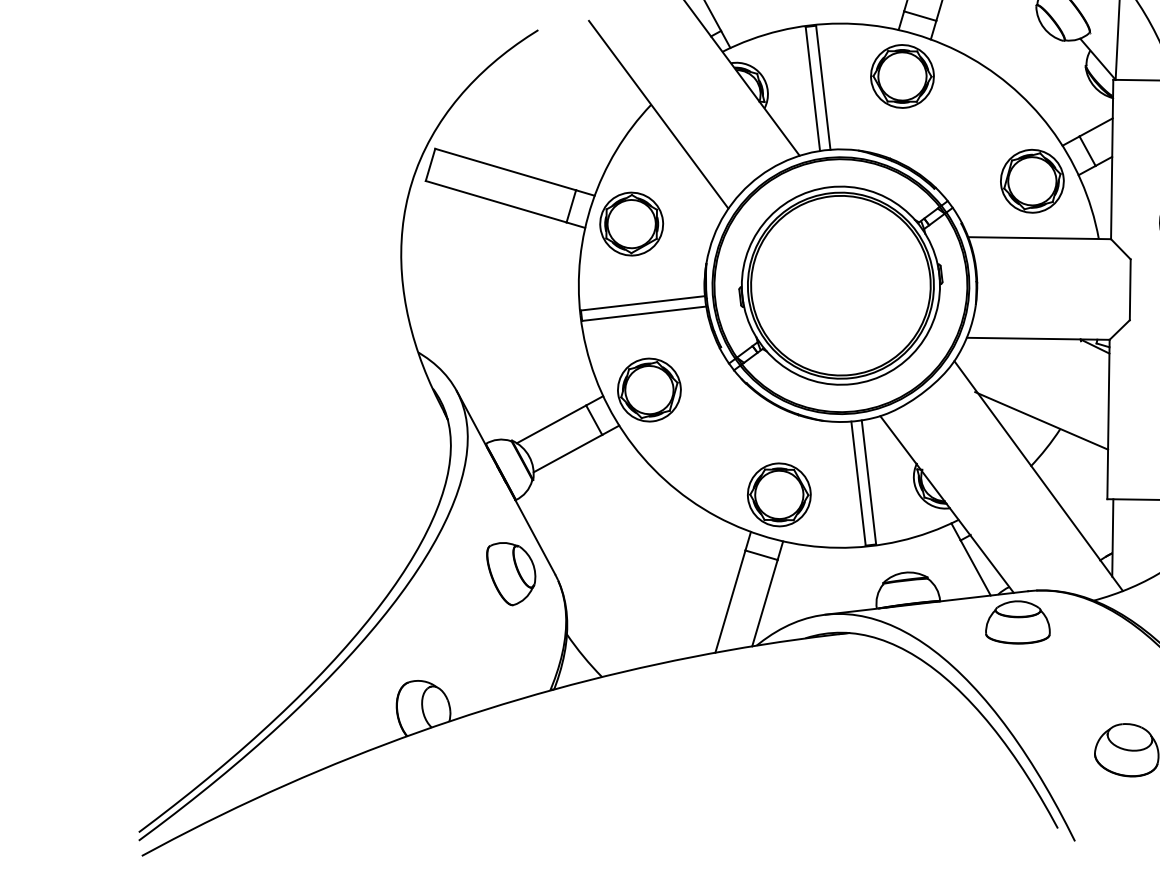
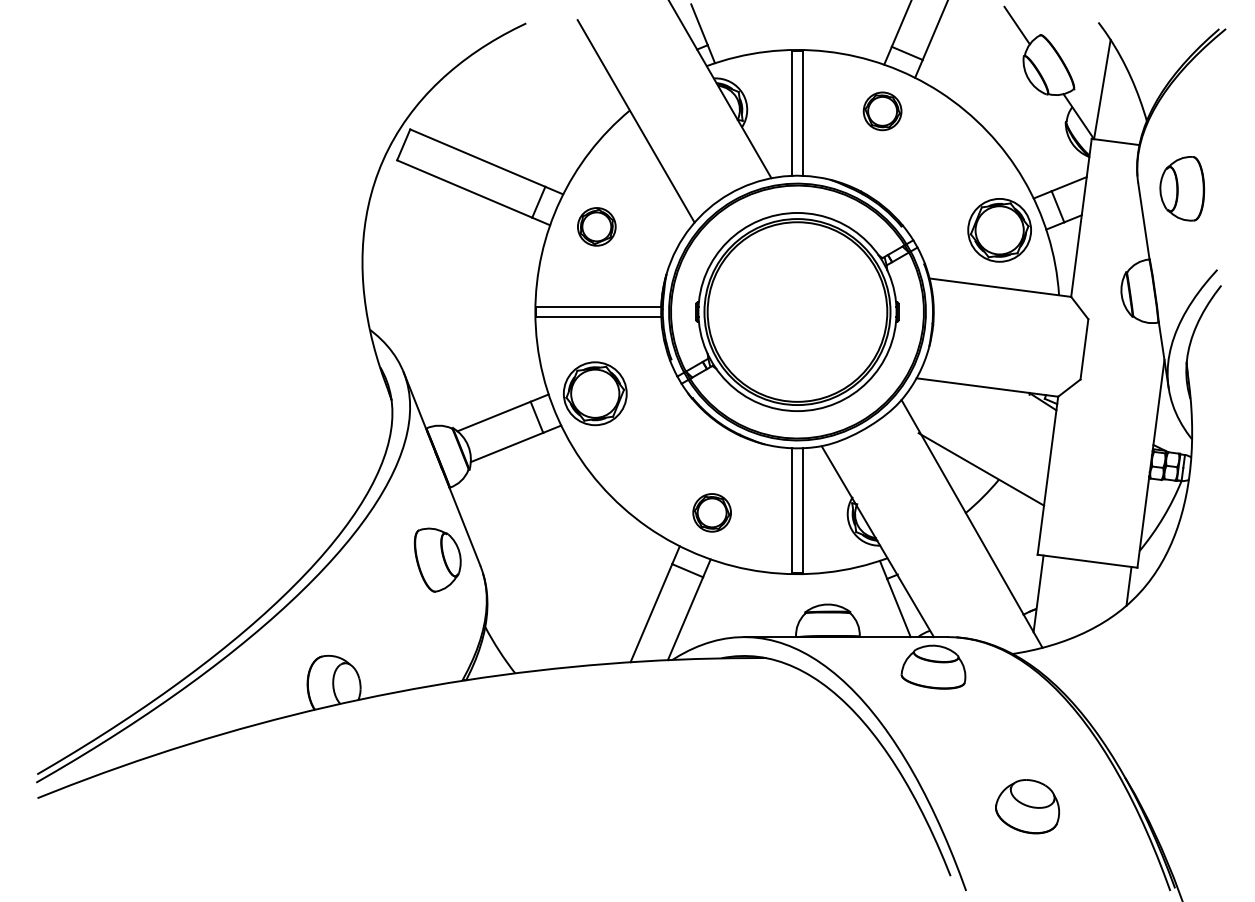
part: (902, 76) -> (882, 111), size x0.6
part: (631, 223) -> (596, 226), size x0.6
part: (778, 494) -> (711, 512), size x0.6

